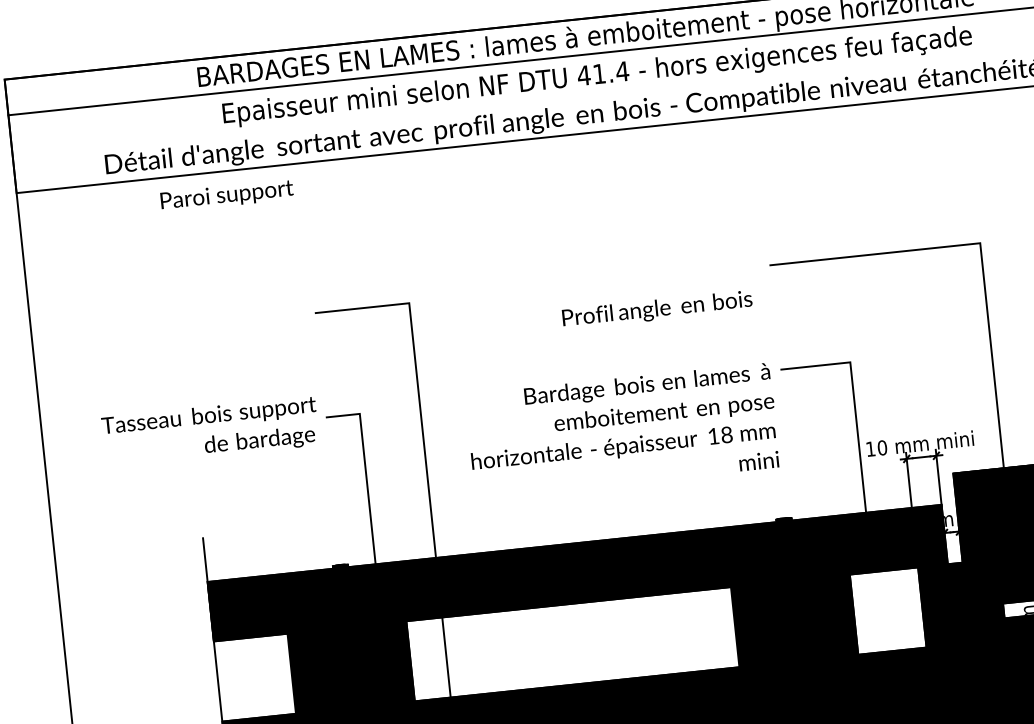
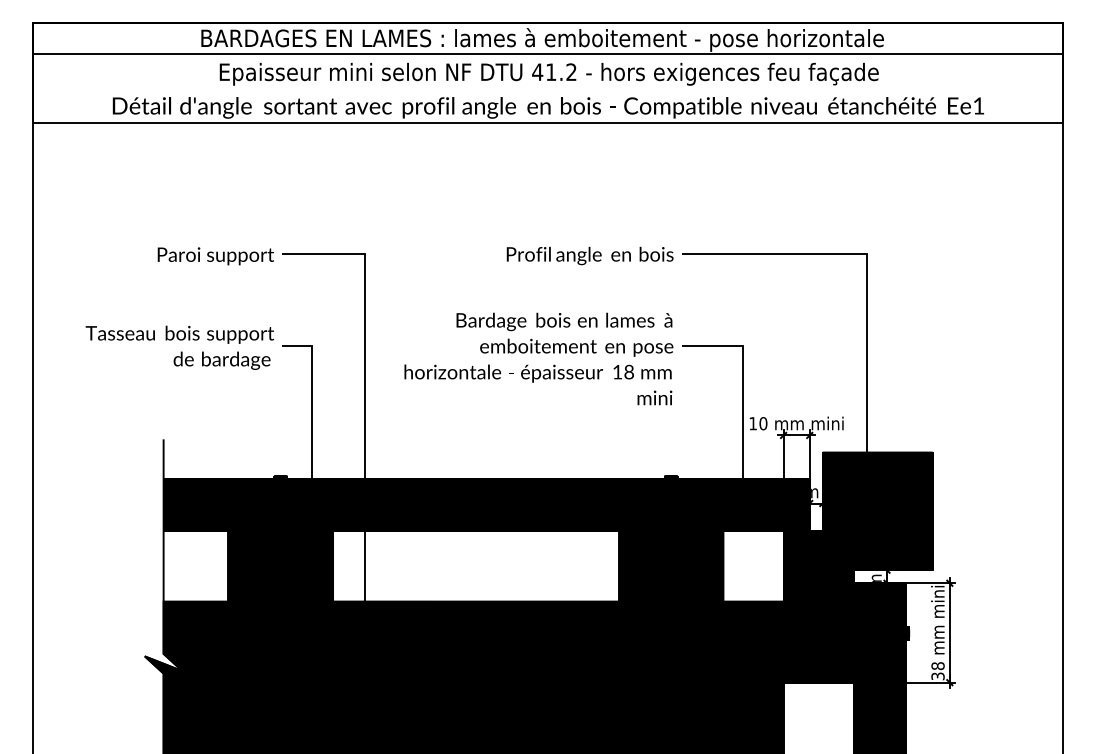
text: (622, 70) -> (571, 71), 41.4 -> 41.2
text: (226, 196) -> (215, 256), moved
text: (656, 309) -> (589, 255), moved
text: (622, 430) -> (538, 358), moved

